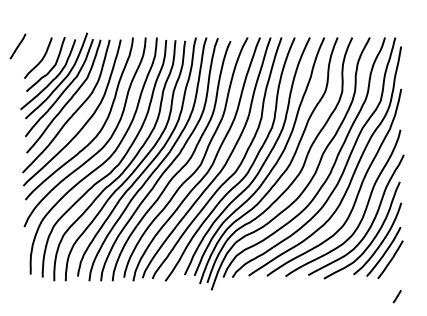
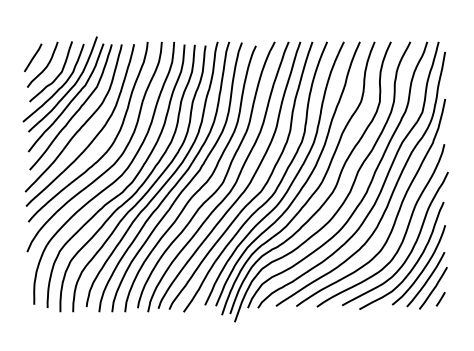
line: (18, 46) -> (33, 57), moved
line: (396, 296) -> (440, 299), moved

